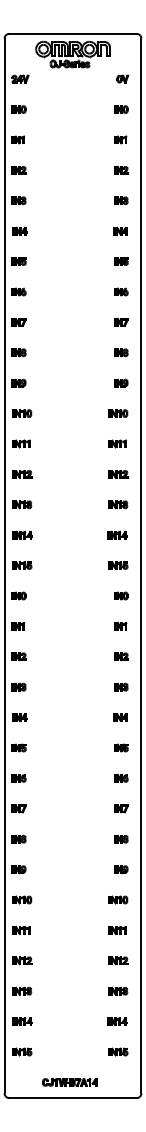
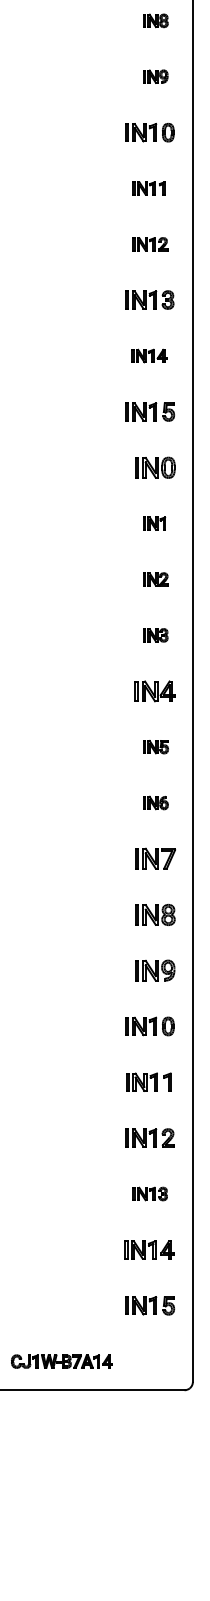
part: (118, 413) -> (150, 132), size x1.4
part: (118, 504) -> (150, 299), size x1.4
part: (118, 565) -> (150, 411), size x1.4
part: (121, 595) -> (156, 466), size x1.6
part: (120, 717) -> (154, 691), size x1.6
part: (121, 808) -> (156, 858), size x1.6
part: (121, 838) -> (156, 913), size x1.6
part: (121, 869) -> (156, 970), size x1.6
part: (118, 899) -> (150, 1025), size x1.4
part: (117, 930) -> (148, 1082), size x1.4
part: (118, 960) -> (150, 1137), size x1.4
part: (117, 1021) -> (148, 1249), size x1.4
part: (118, 1051) -> (150, 1304), size x1.4

